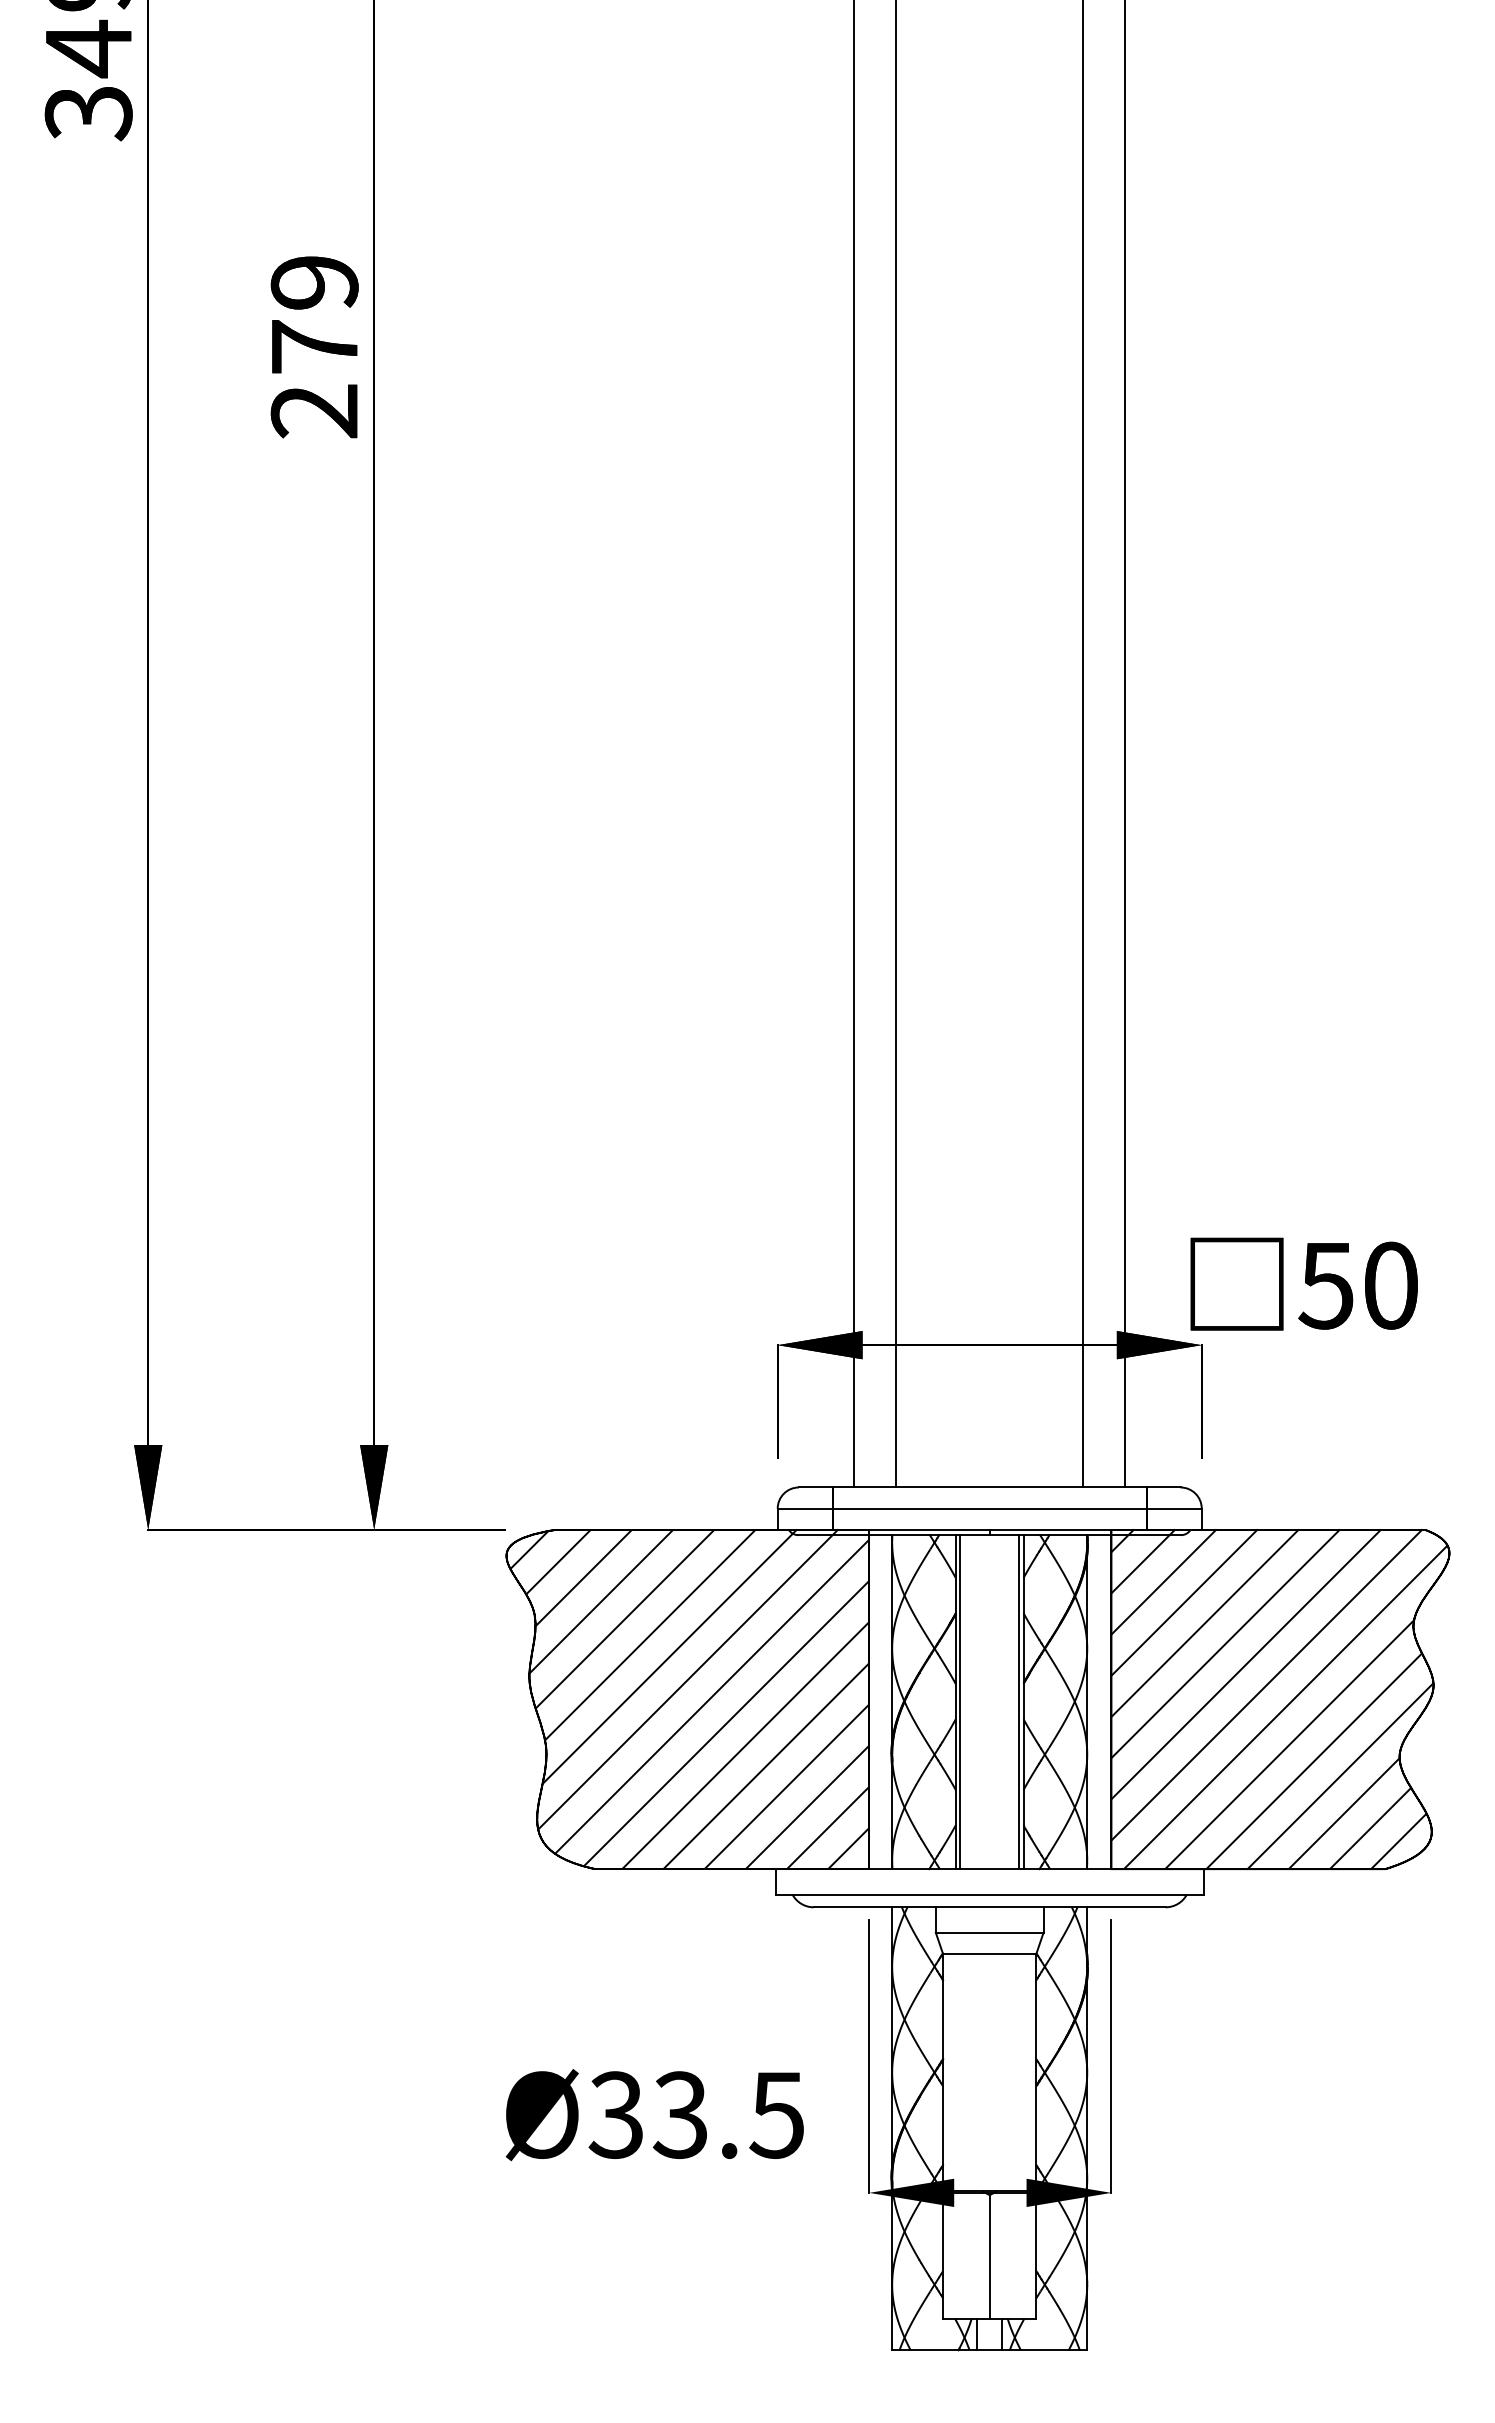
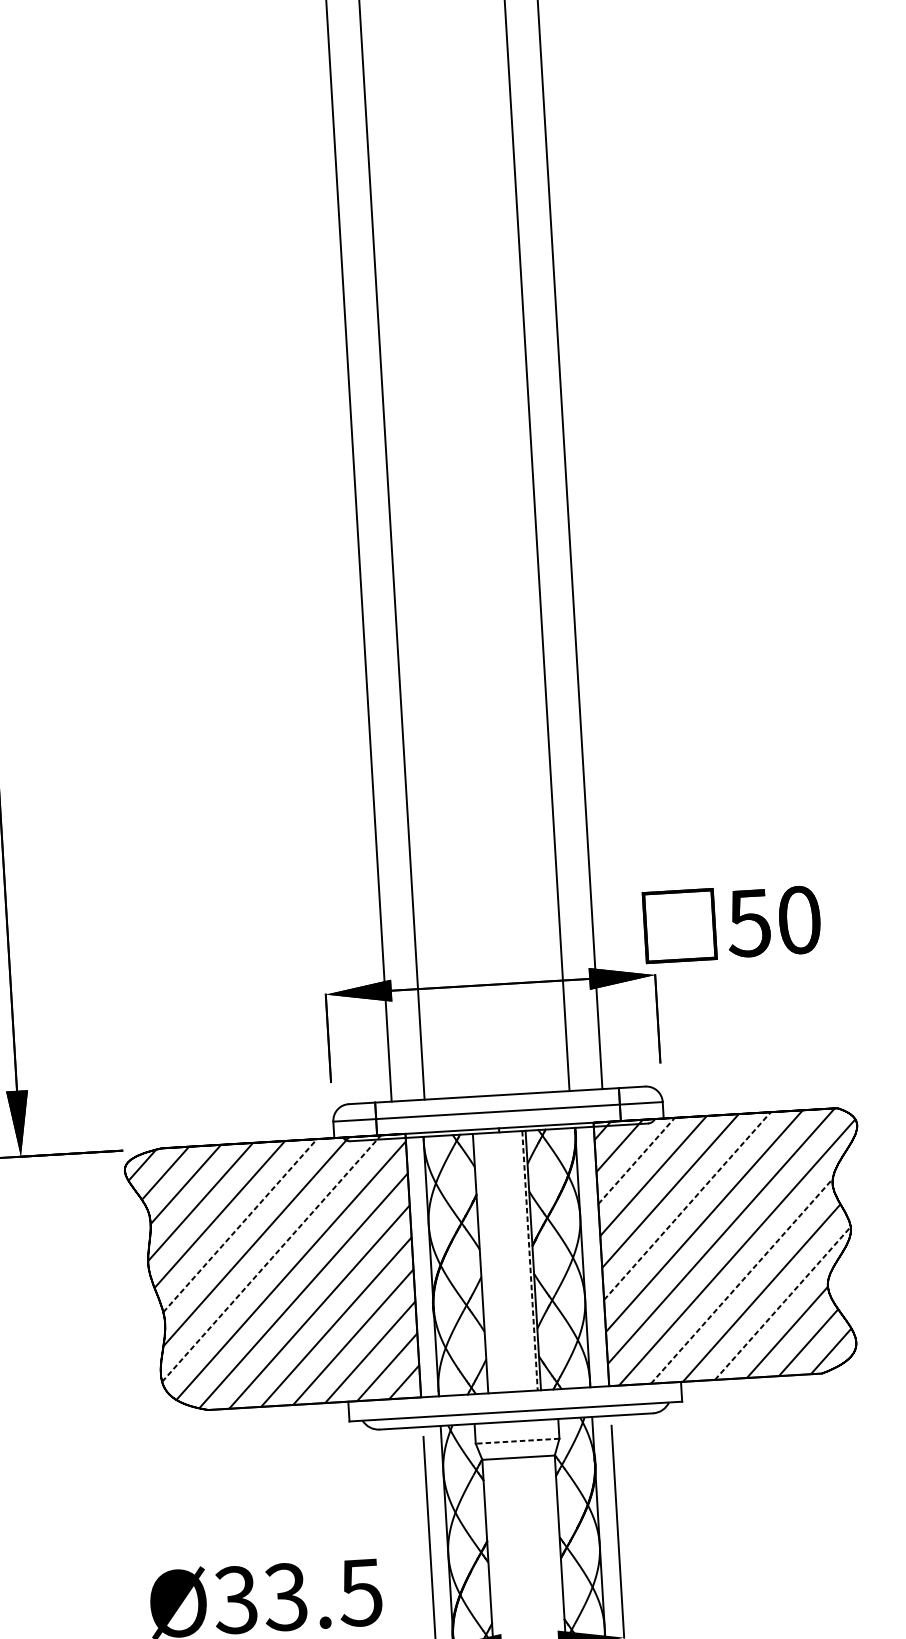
line: (1164, 1581) -> (637, 1160), solid -> dashed
line: (650, 1635) -> (240, 1225), solid -> dashed
line: (1225, 1643) -> (687, 1205), solid -> dashed
line: (688, 1679) -> (271, 1258), solid -> dashed
line: (960, 1702) -> (484, 1263), removed
line: (1019, 1702) -> (530, 1261), solid -> dashed
line: (1289, 1744) -> (741, 1281), solid -> dashed
line: (1340, 1775) -> (782, 1302), solid -> dashed
line: (989, 1932) -> (517, 1441), solid -> dashed

